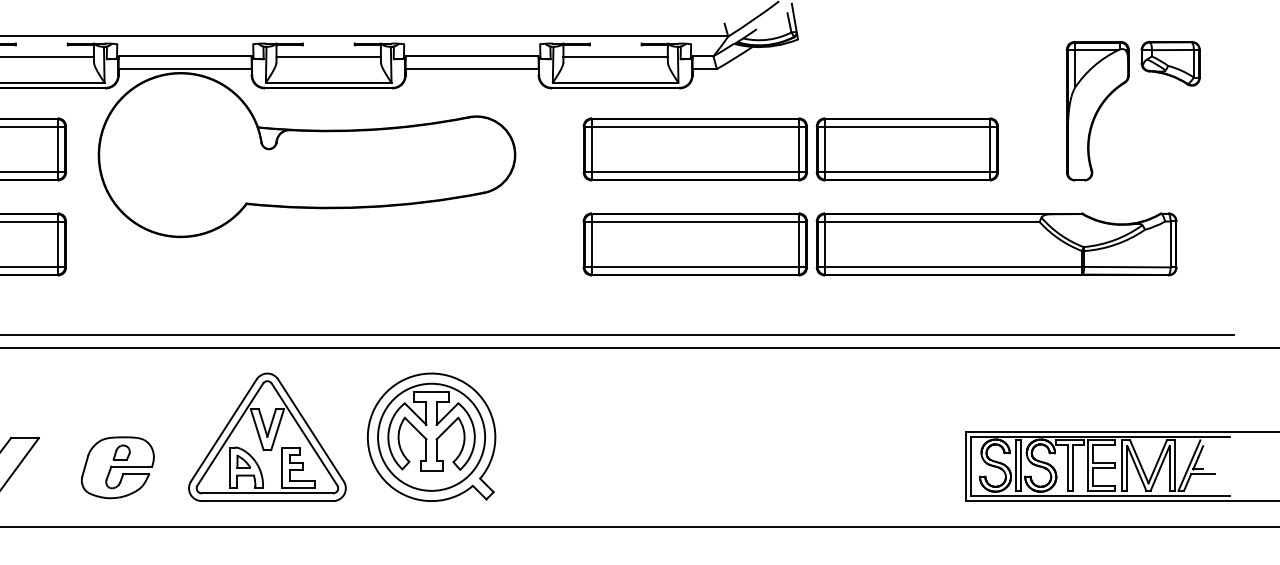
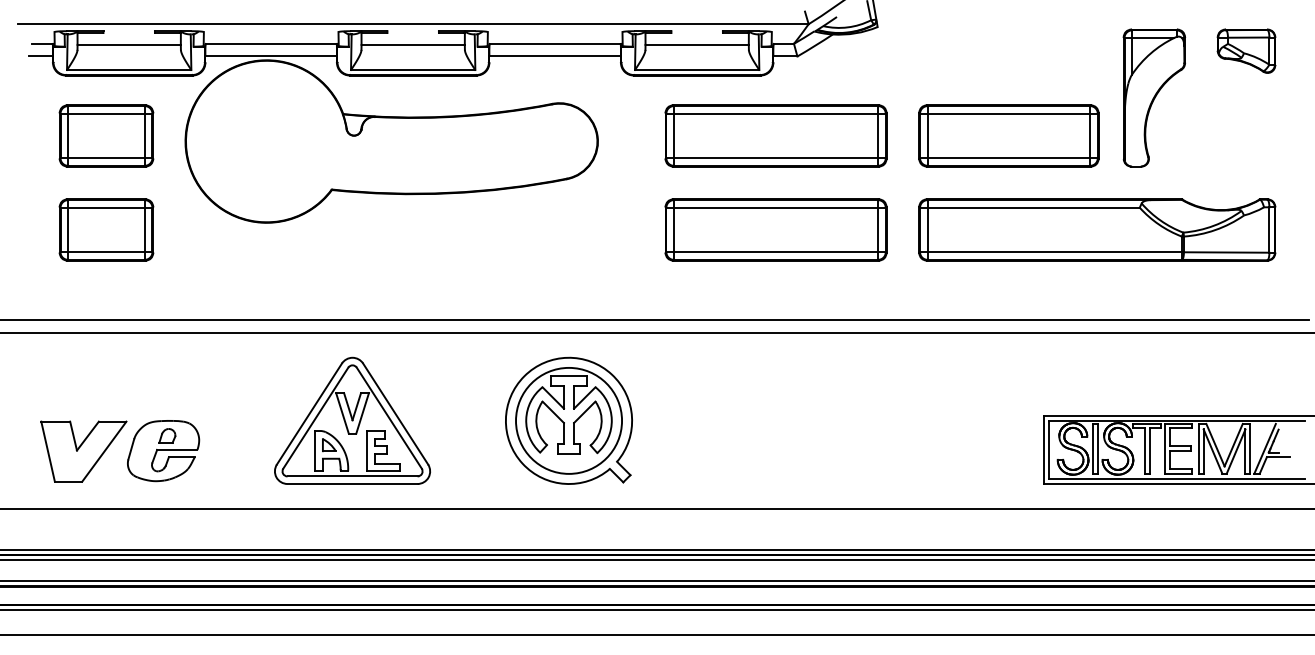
part: (1097, 110) -> (1154, 97), moved
part: (906, 148) -> (1008, 135), moved
part: (996, 243) -> (1097, 229), moved
part: (431, 436) -> (568, 420), moved
part: (117, 468) -> (163, 451), moved

